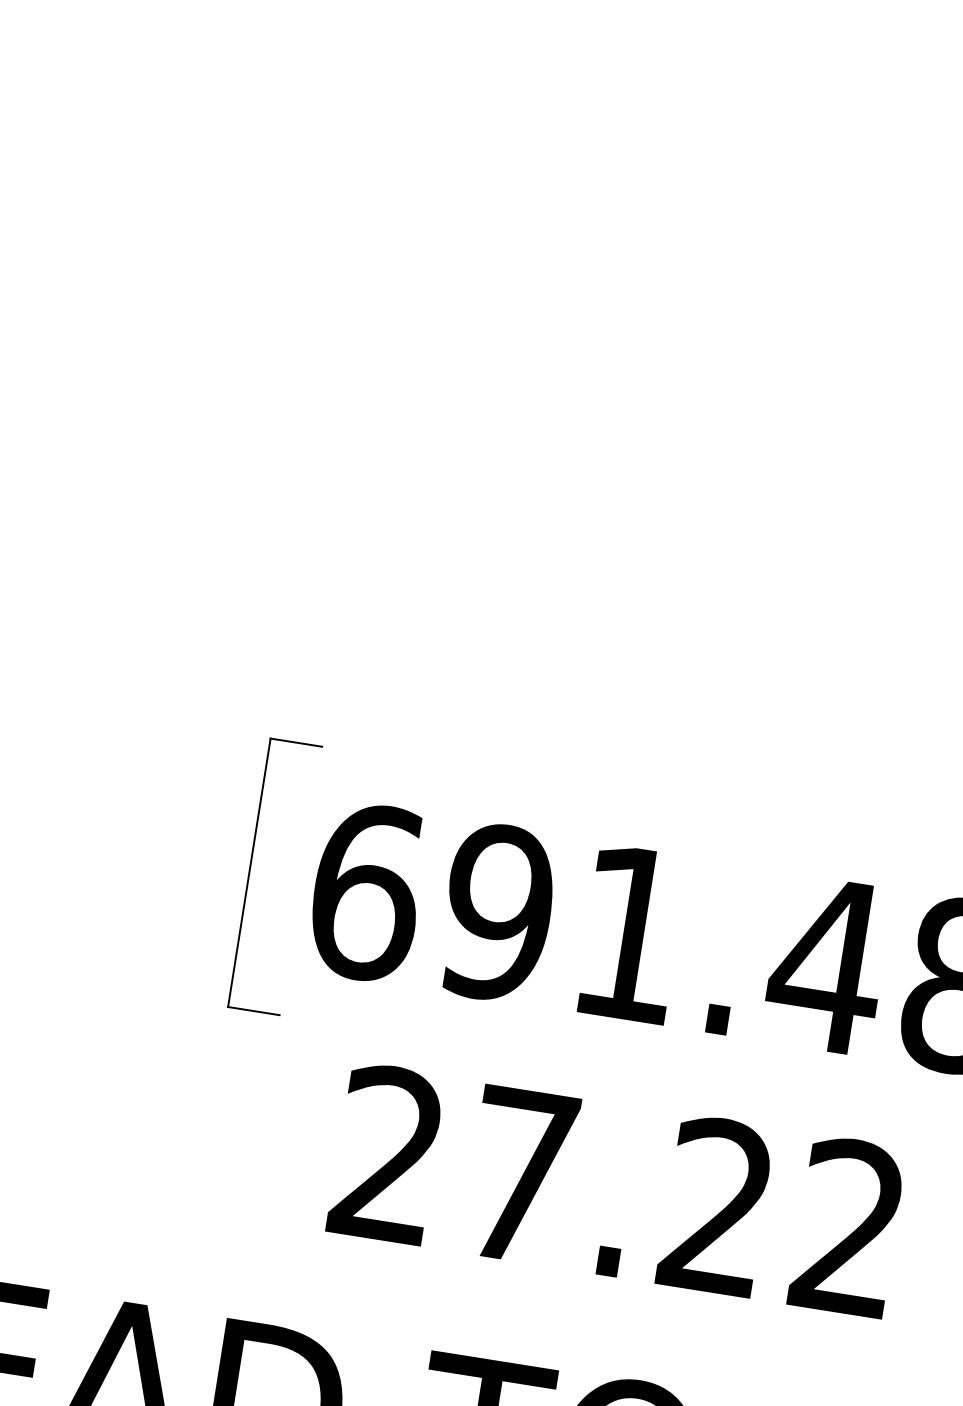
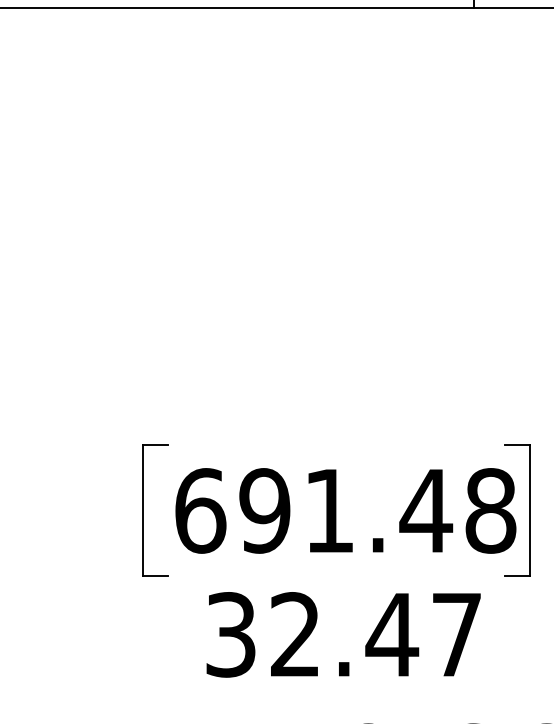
text: (618, 1190) -> (343, 634), 27.22 -> 32.47

